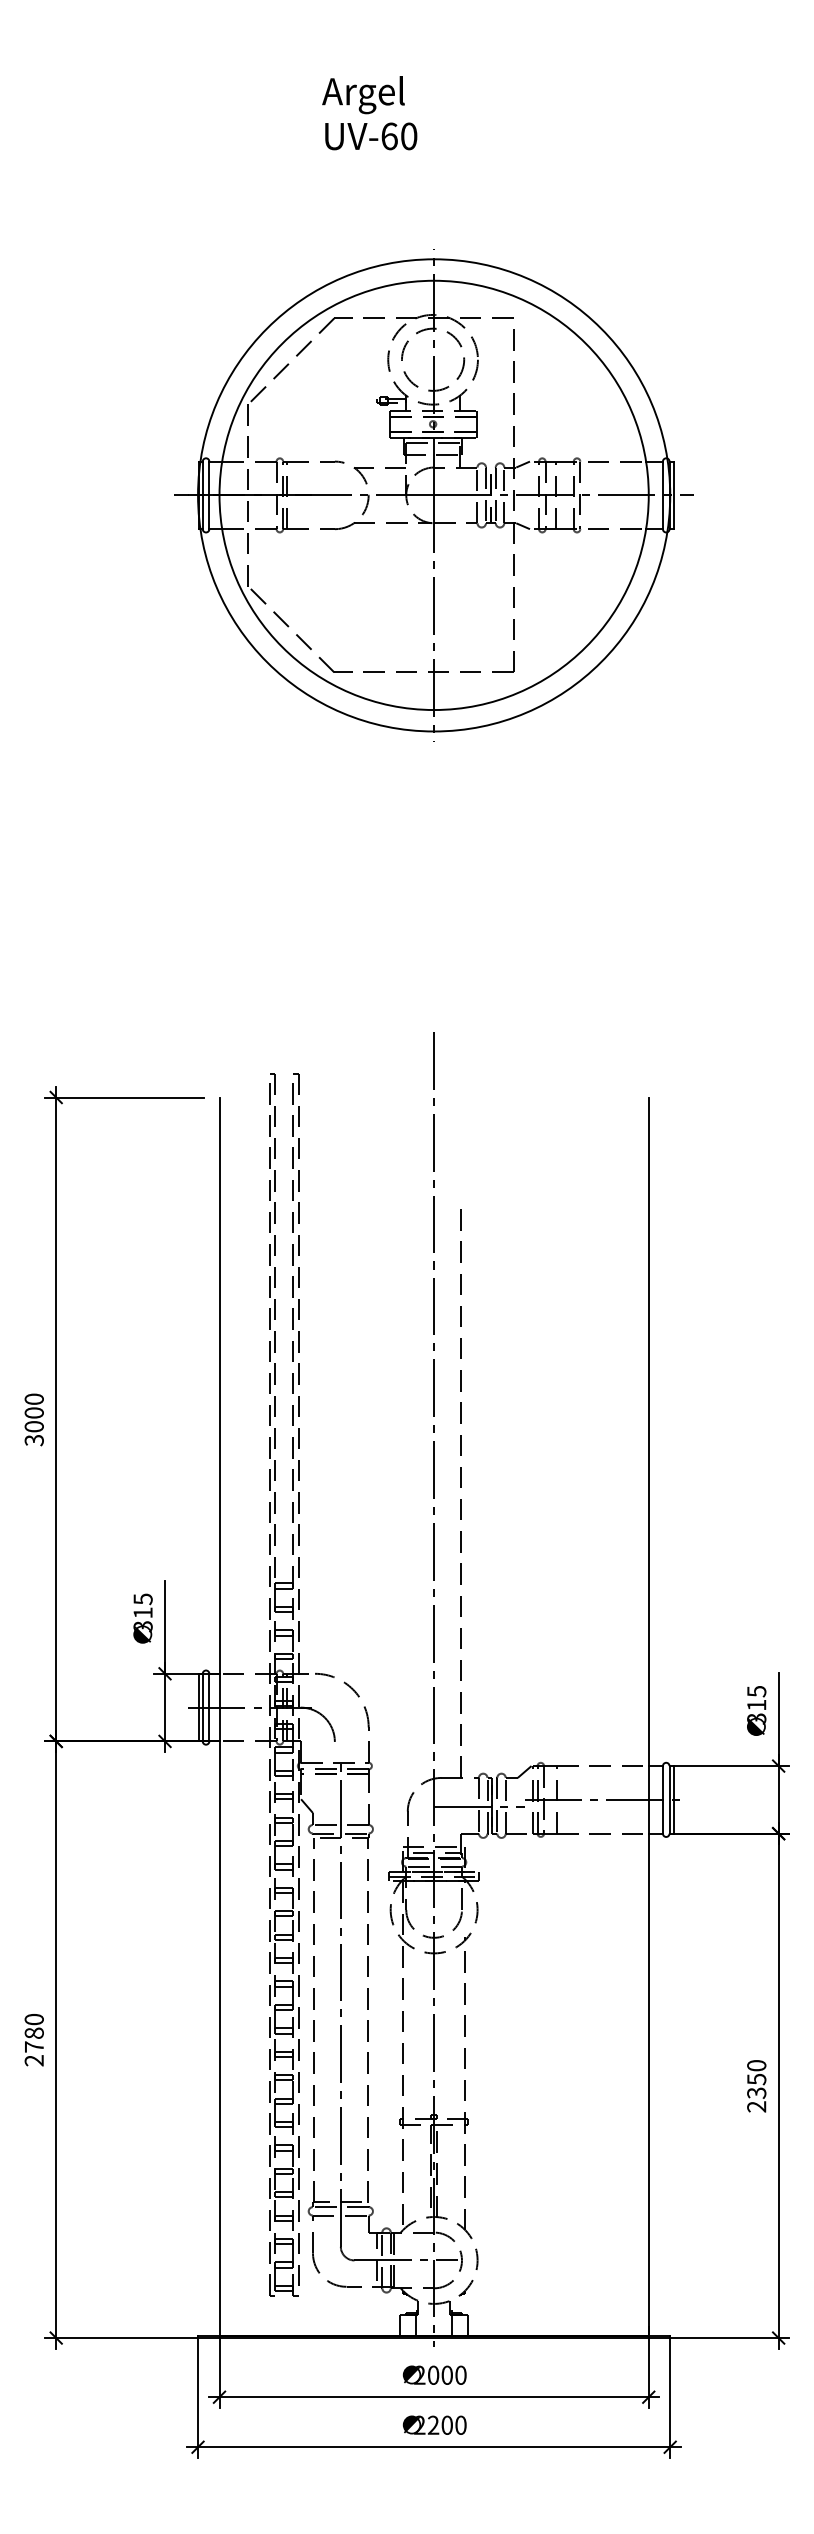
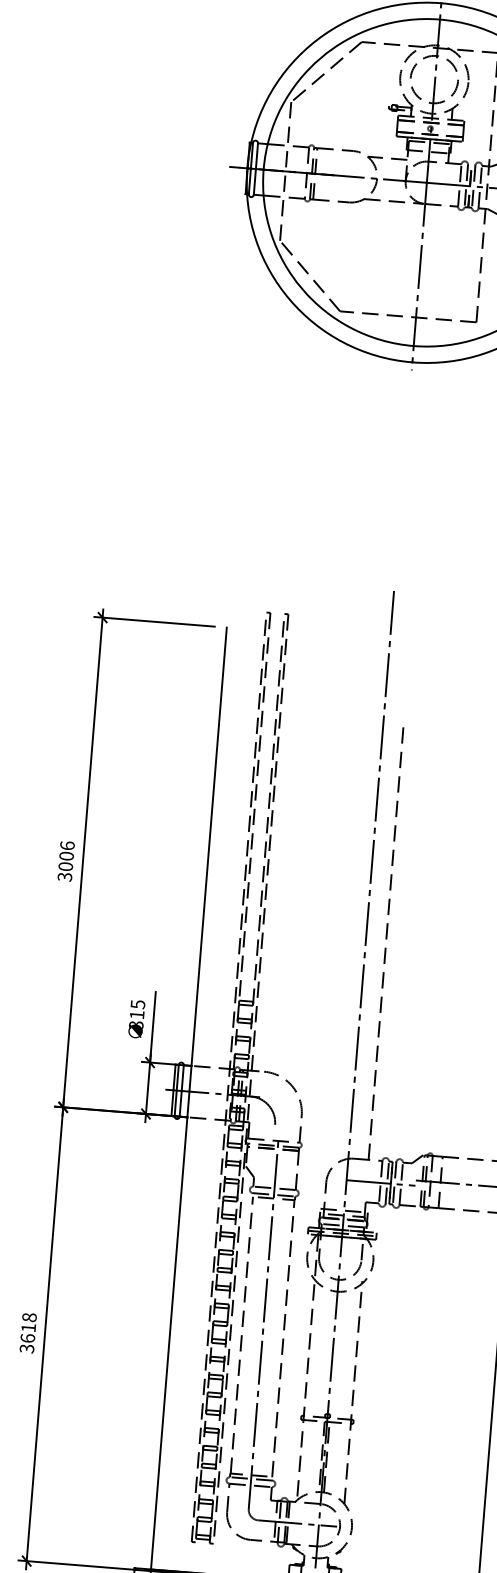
text: (33, 1398) -> (66, 845), 3000 -> 3006
text: (33, 2039) -> (27, 1332), 2780 -> 3618

